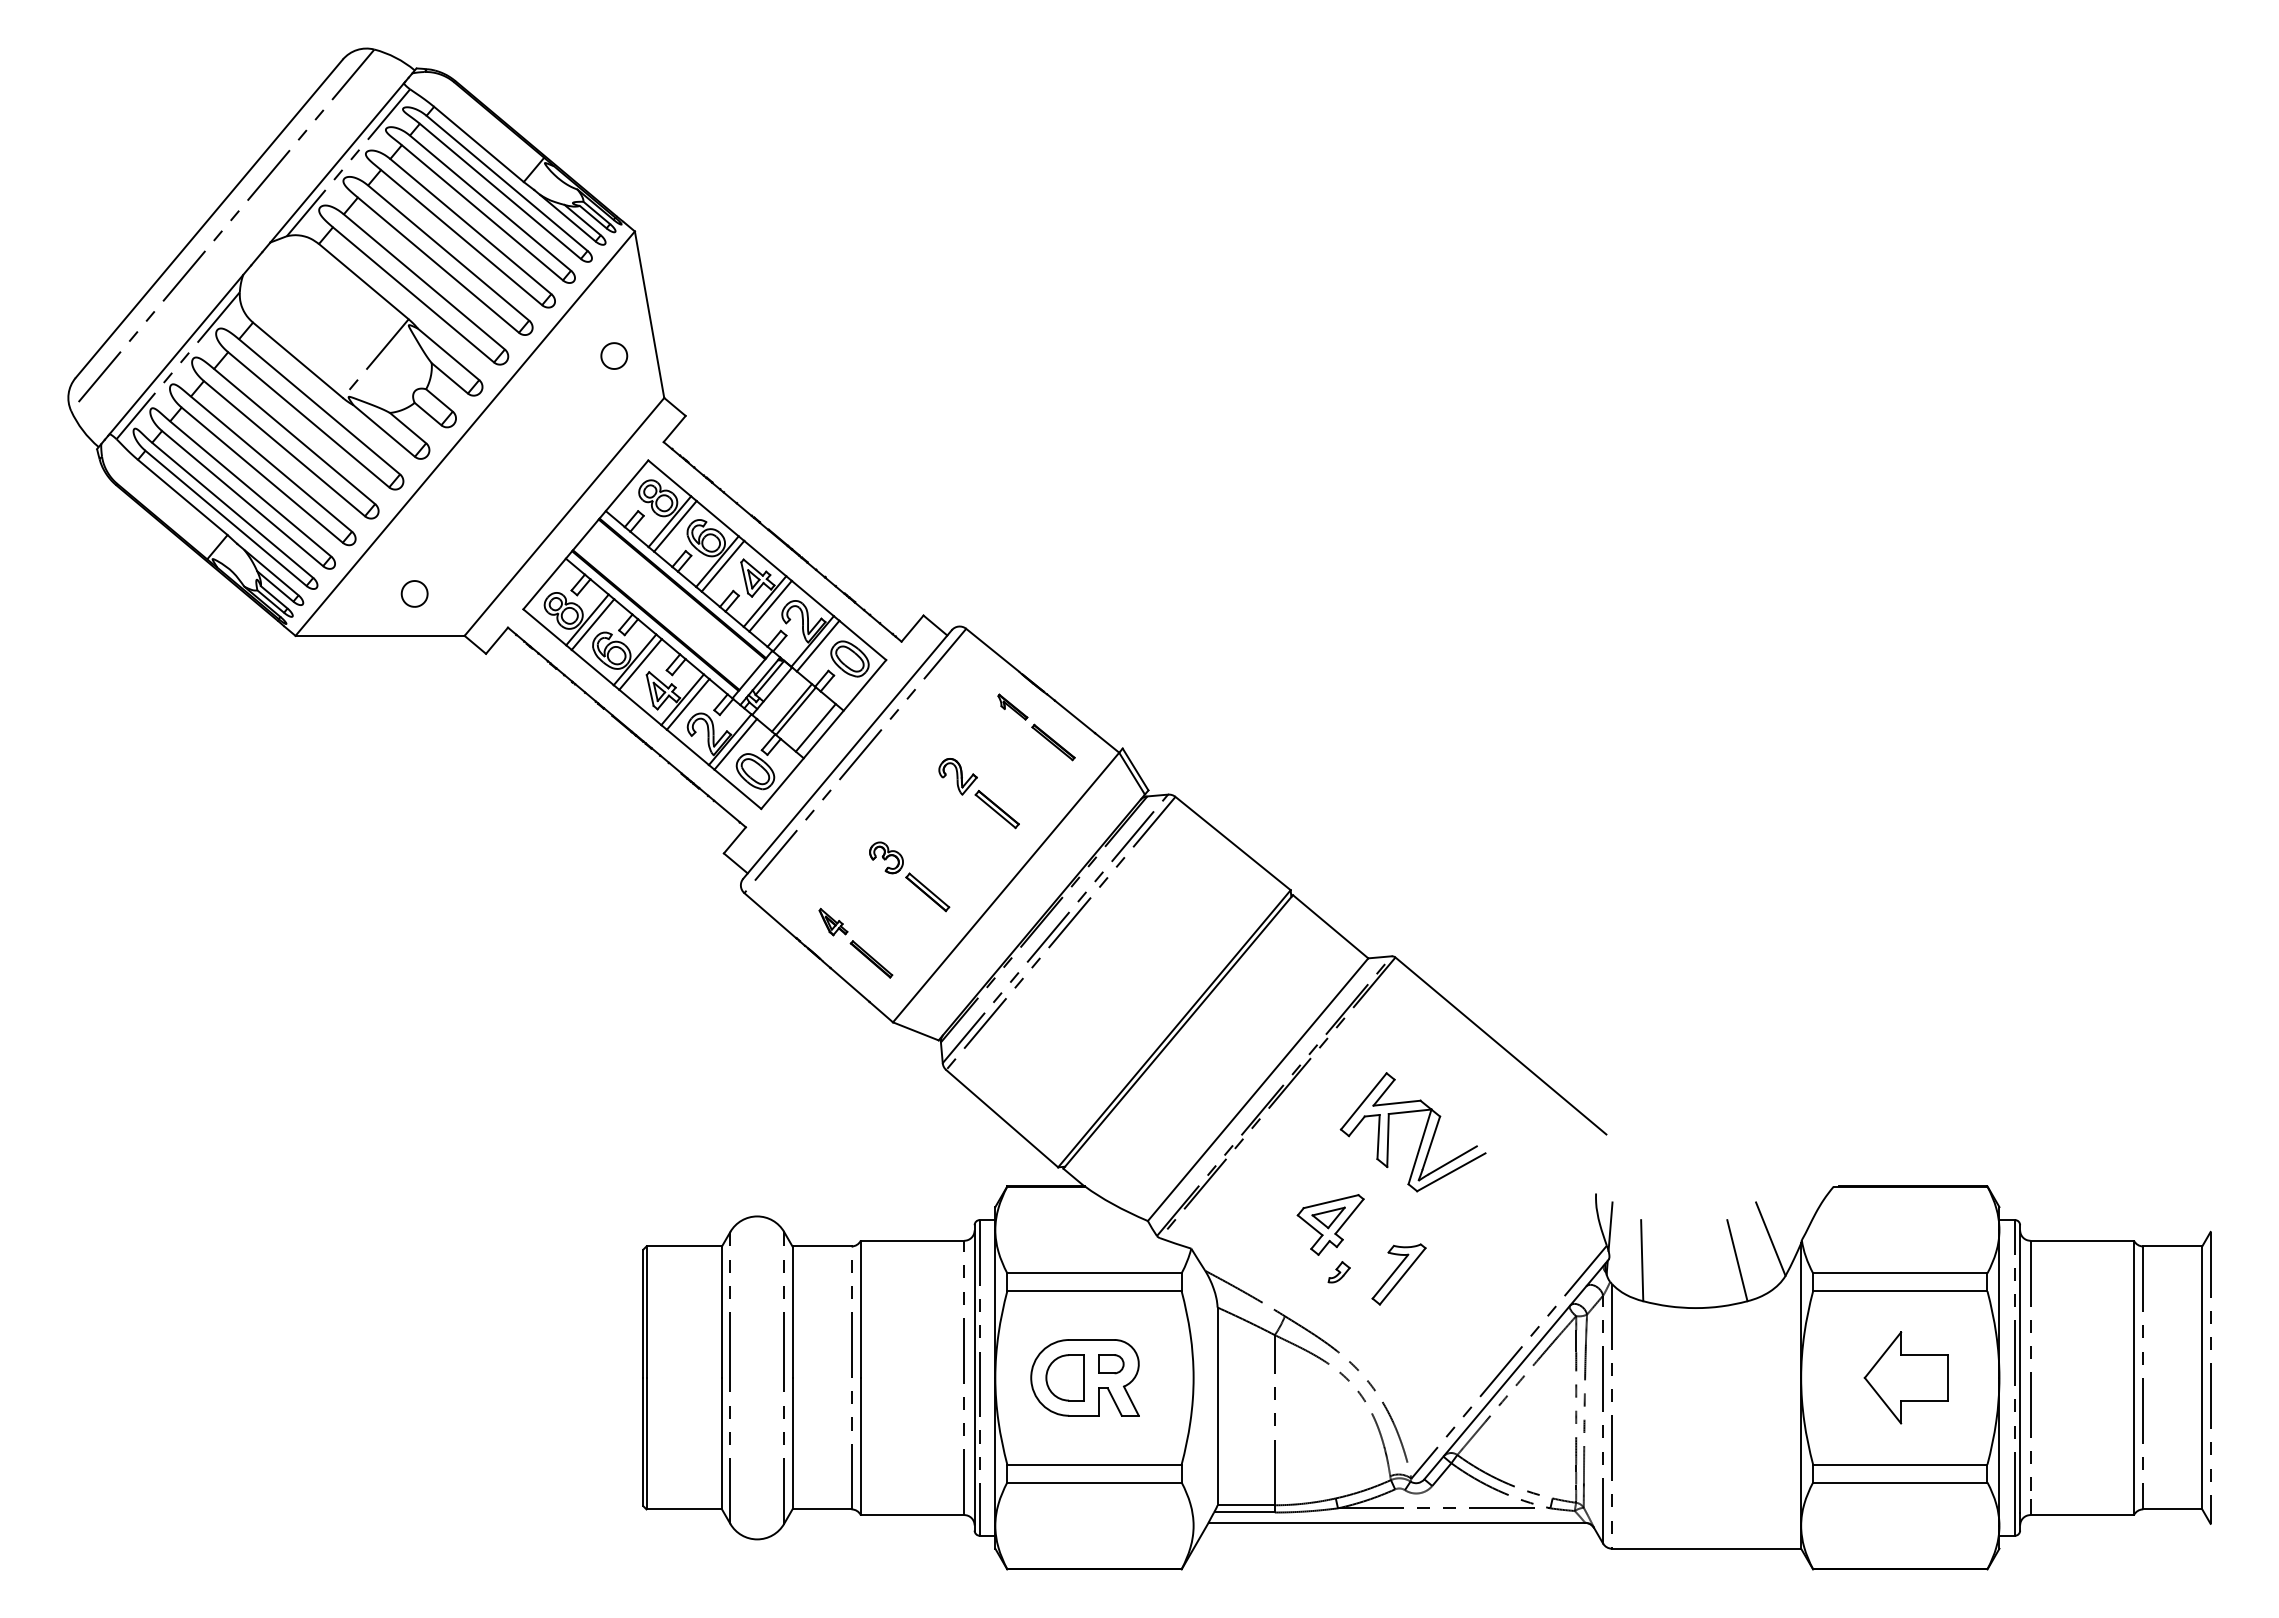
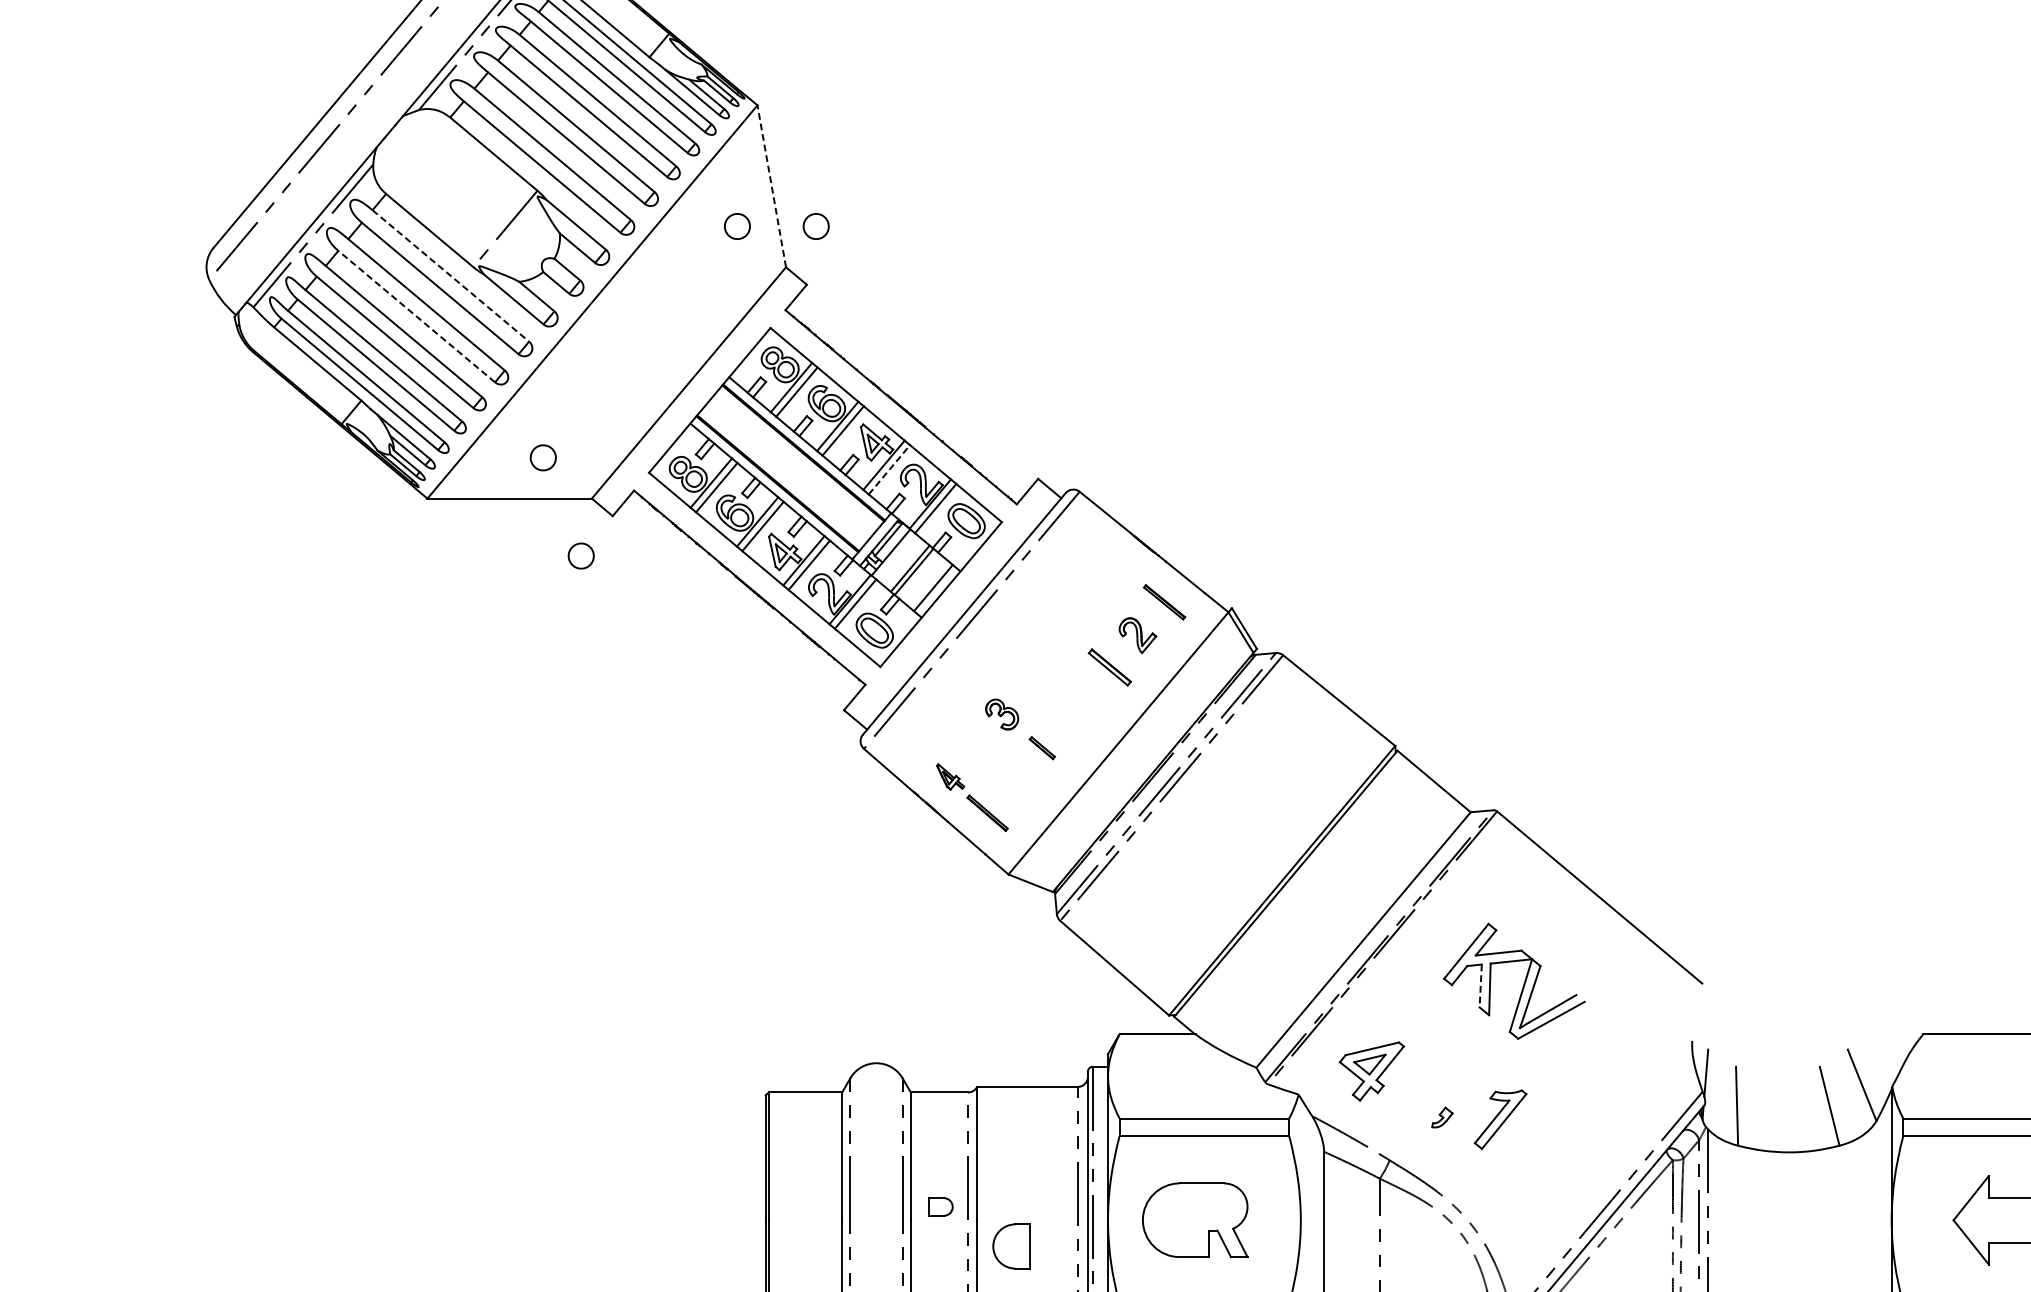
line: (649, 314) -> (771, 186), solid -> dashed
part: (695, 355) -> (816, 225), added
line: (319, 407) -> (450, 276), solid -> dashed
line: (284, 448) -> (416, 316), solid -> dashed
line: (770, 605) -> (889, 469), solid -> dashed
part: (453, 694) -> (581, 555), added
part: (1012, 706) -> (1124, 567), removed
part: (957, 776) -> (1137, 635), moved
part: (927, 892) -> (1042, 748), size x0.6
line: (1378, 1137) -> (1480, 986), solid -> dashed
part: (1330, 1224) -> (1371, 1071), moved
part: (1111, 1364) -> (940, 1207), moved
part: (1064, 1377) -> (1010, 1246), moved

